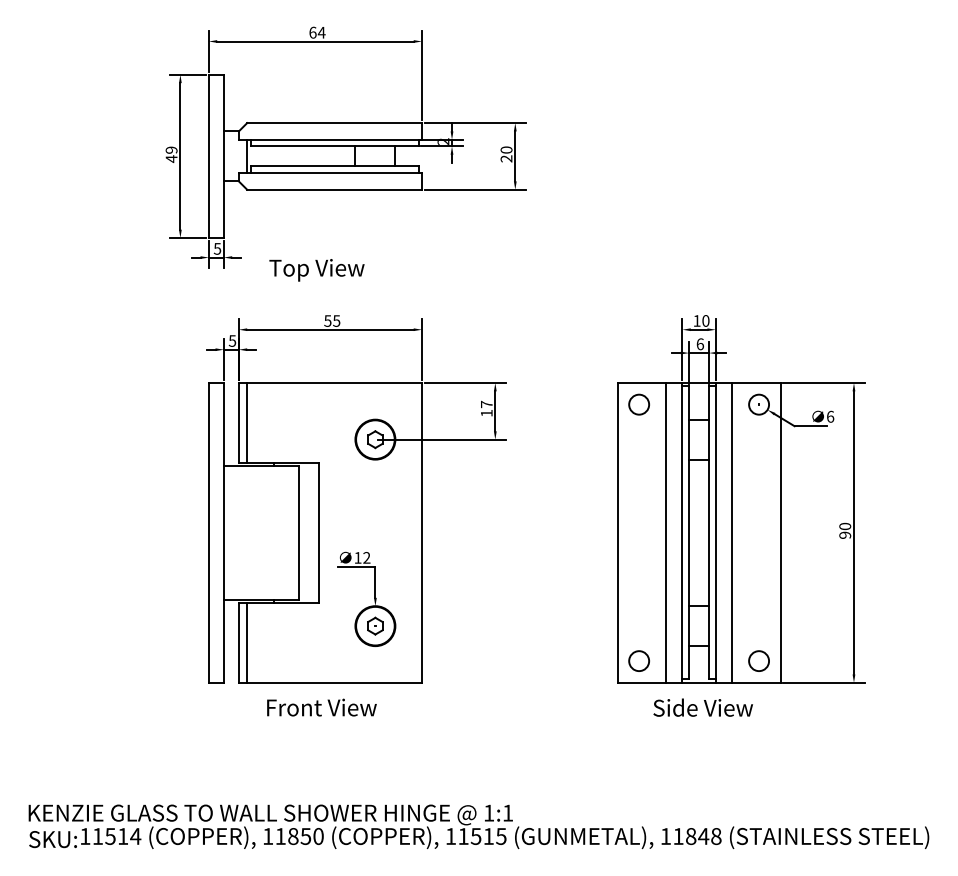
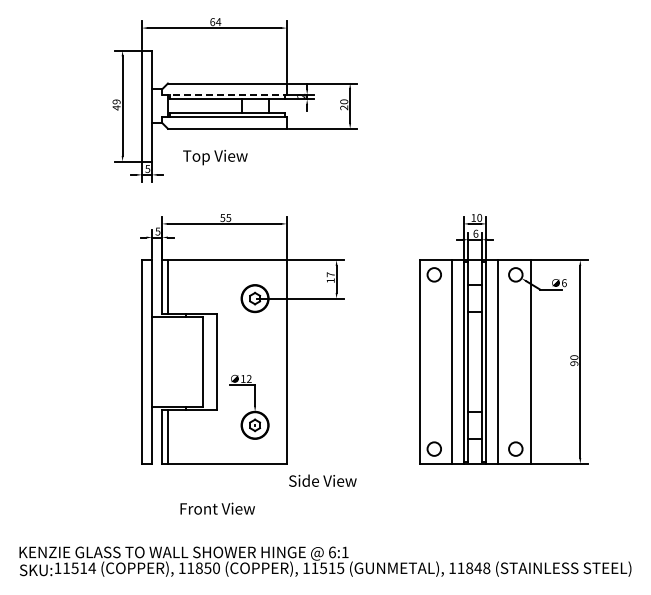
line: (331, 139) -> (225, 94), solid -> dashed
text: (317, 270) -> (215, 157), moved
text: (321, 707) -> (217, 508), moved
text: (702, 707) -> (322, 480), moved
text: (489, 813) -> (332, 552), 1:1 -> 6:1

